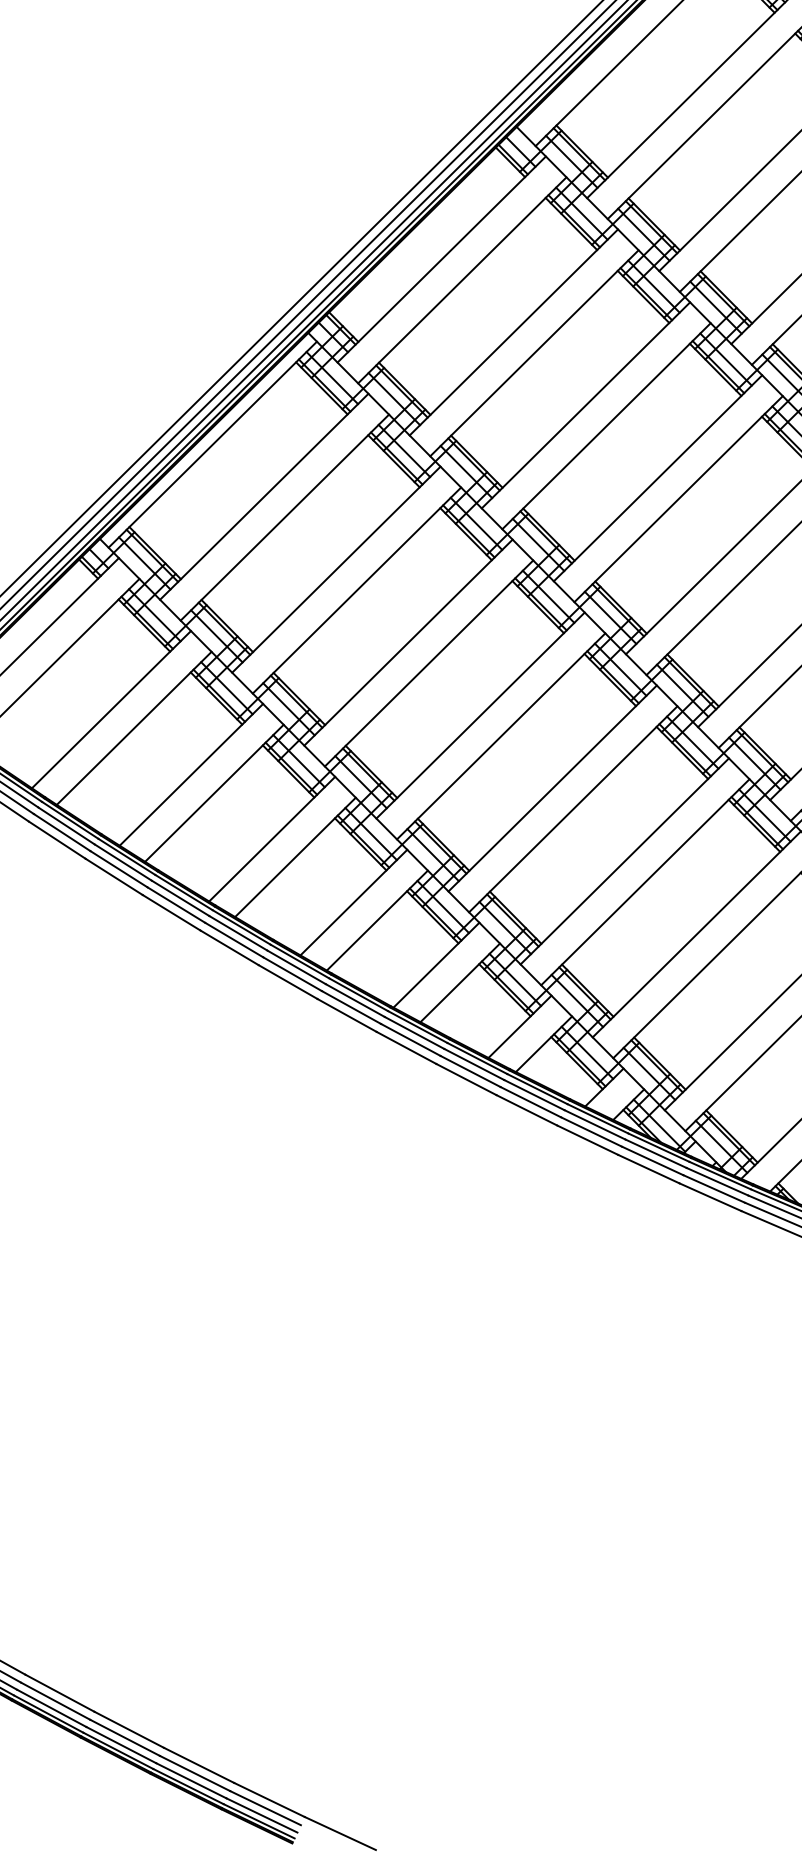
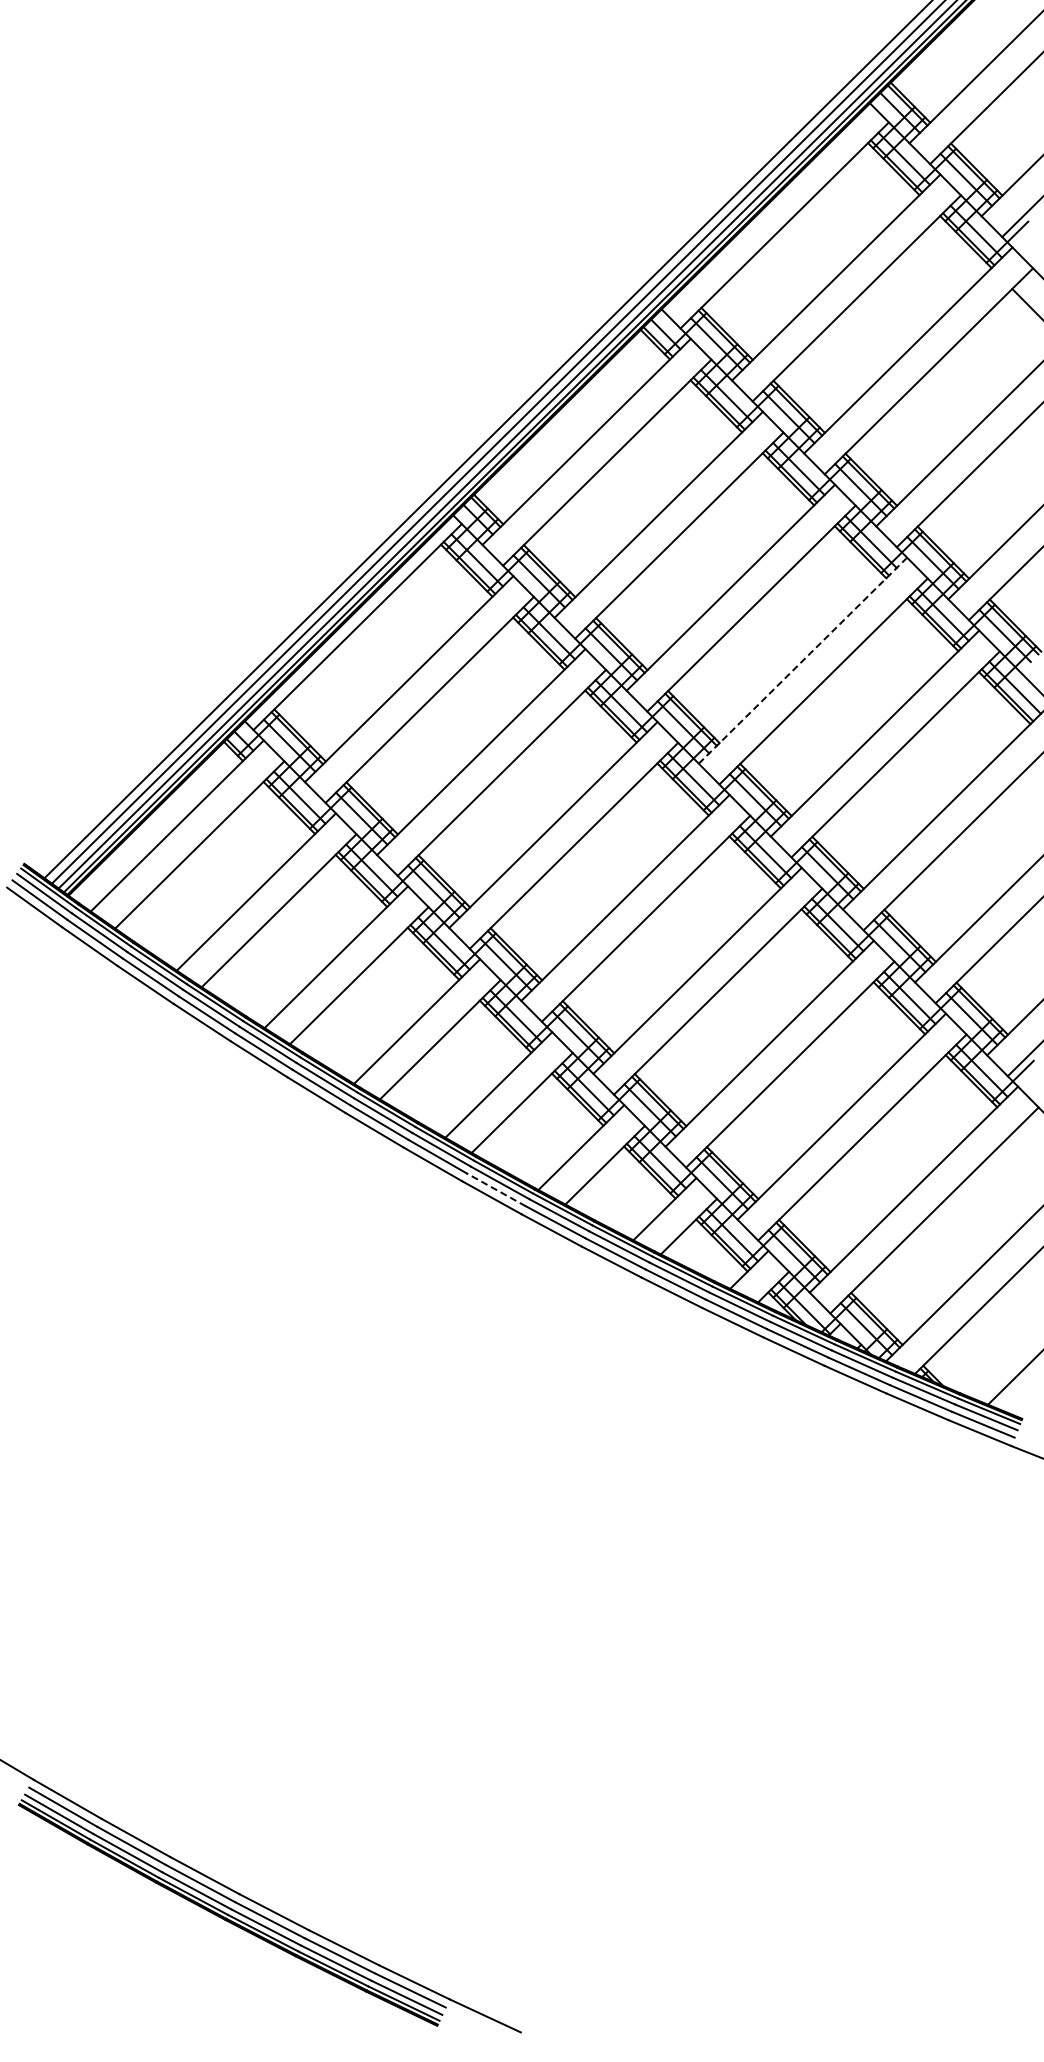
line: (657, 478) -> (802, 660), solid -> dashed
line: (351, 1007) -> (496, 1189), solid -> dashed

